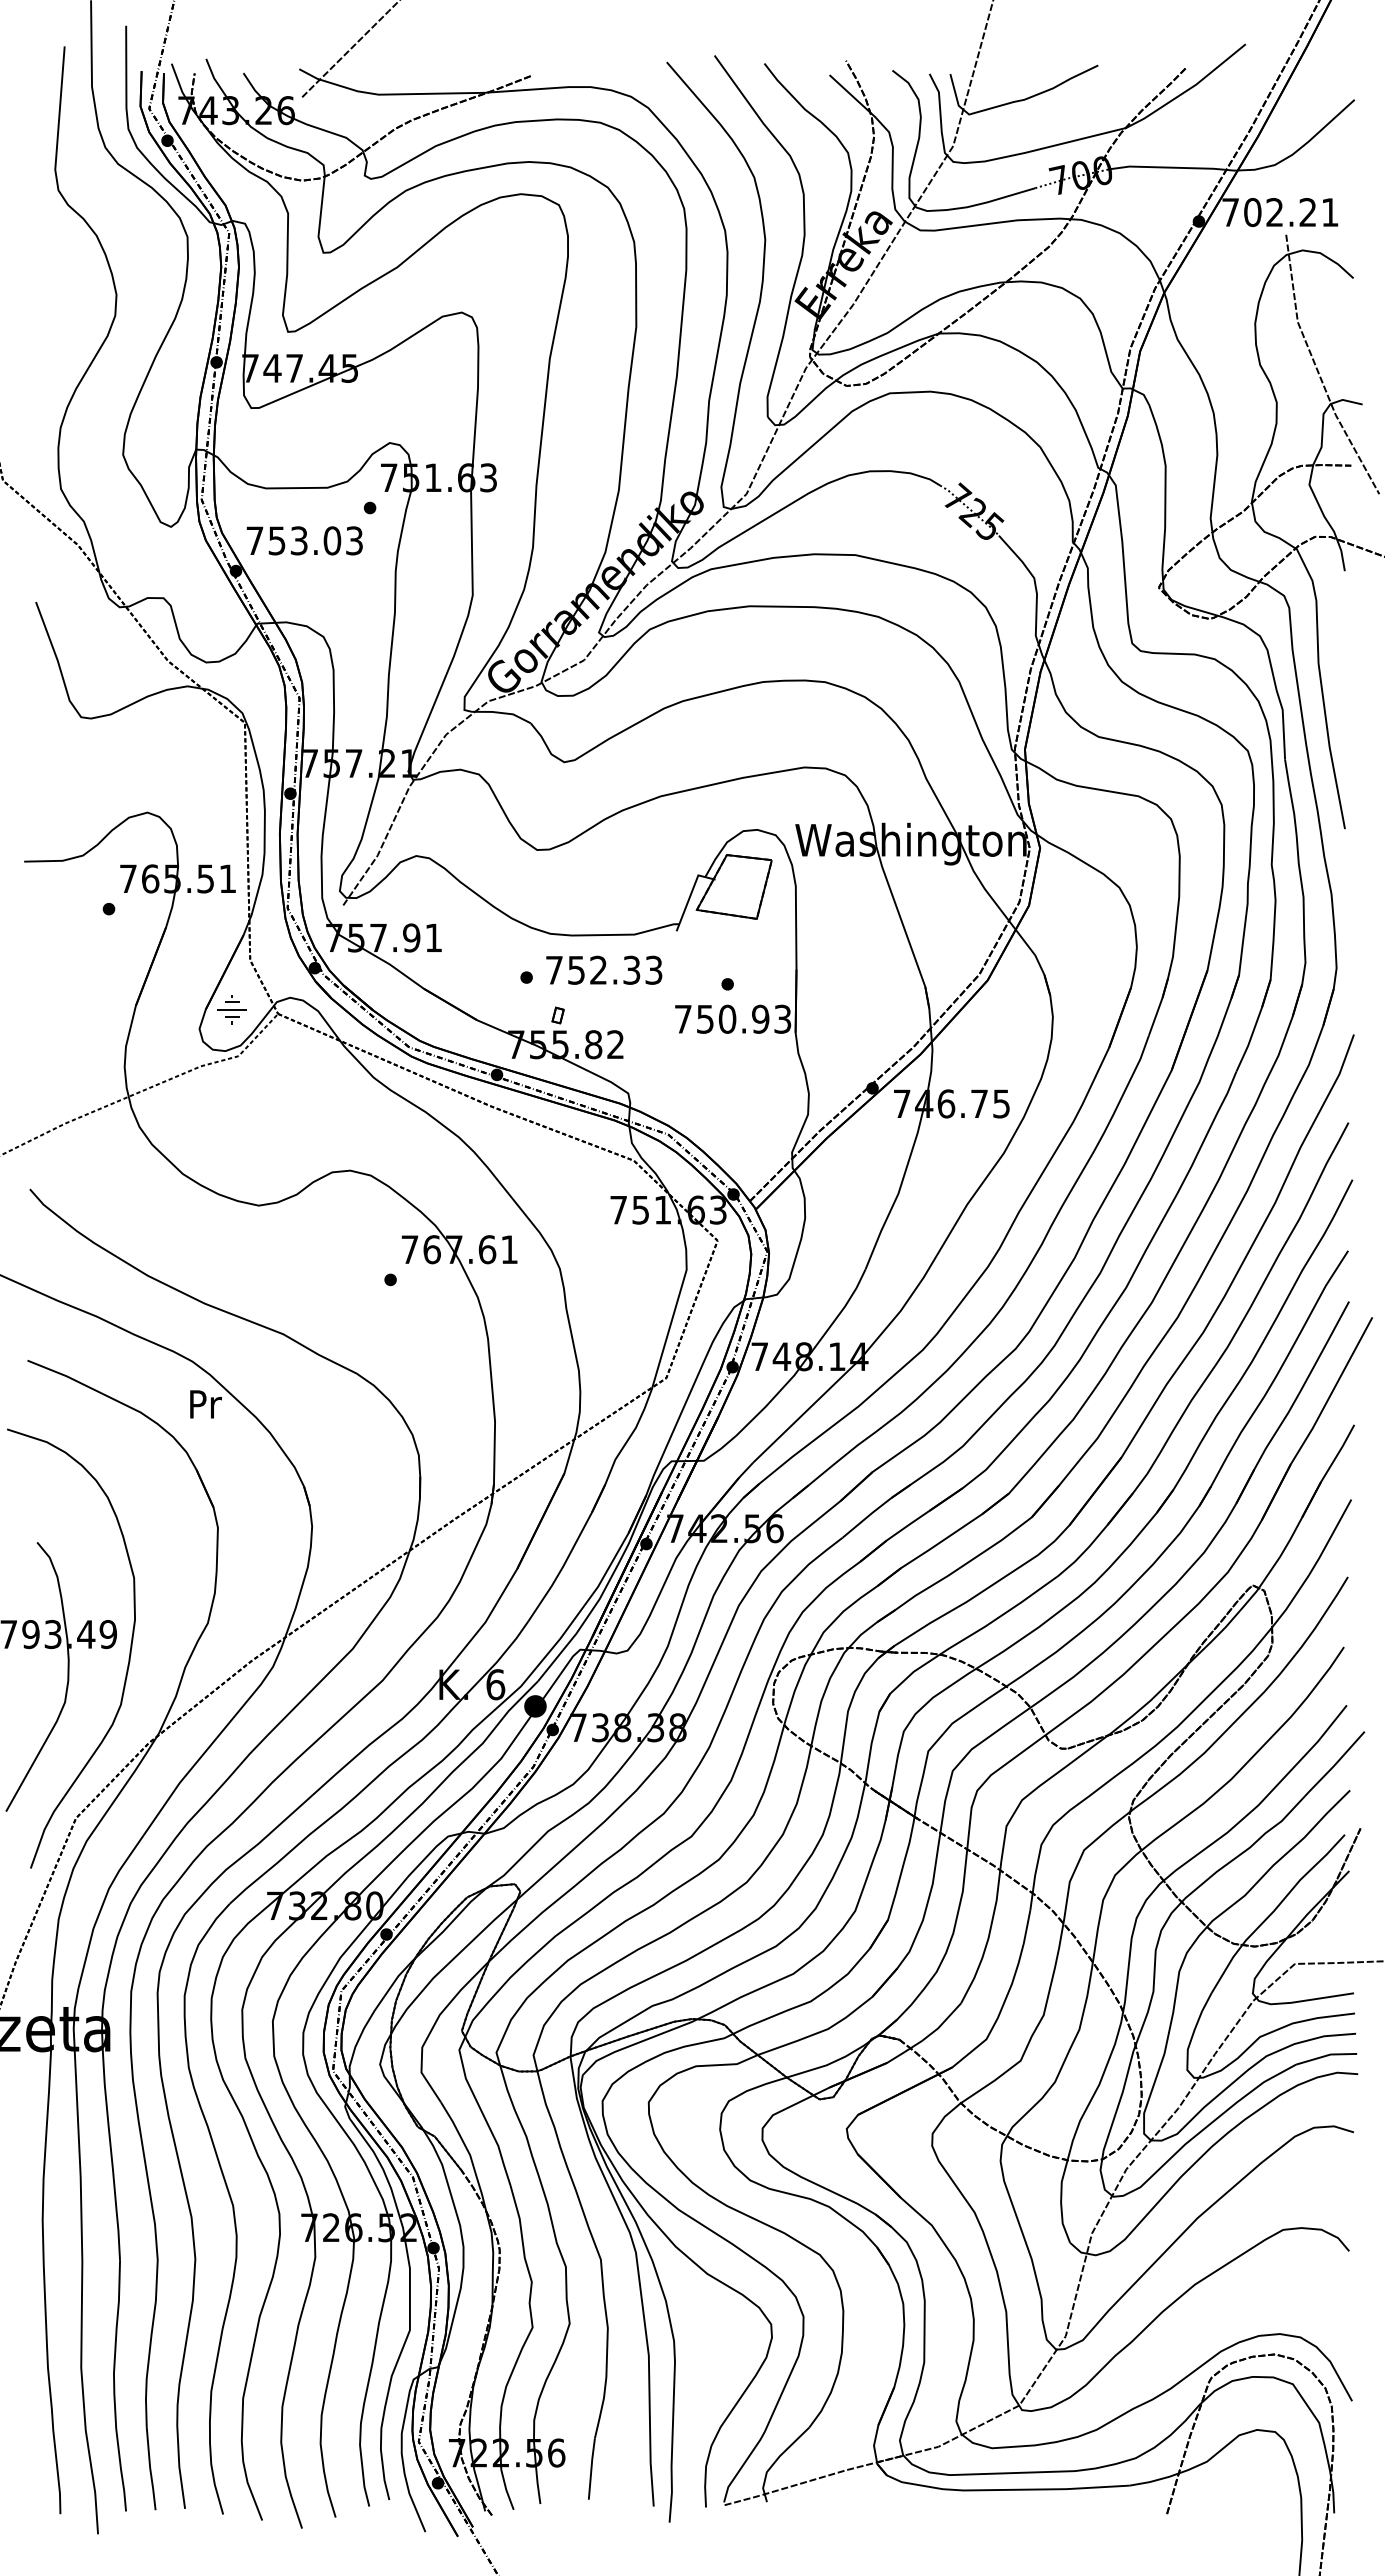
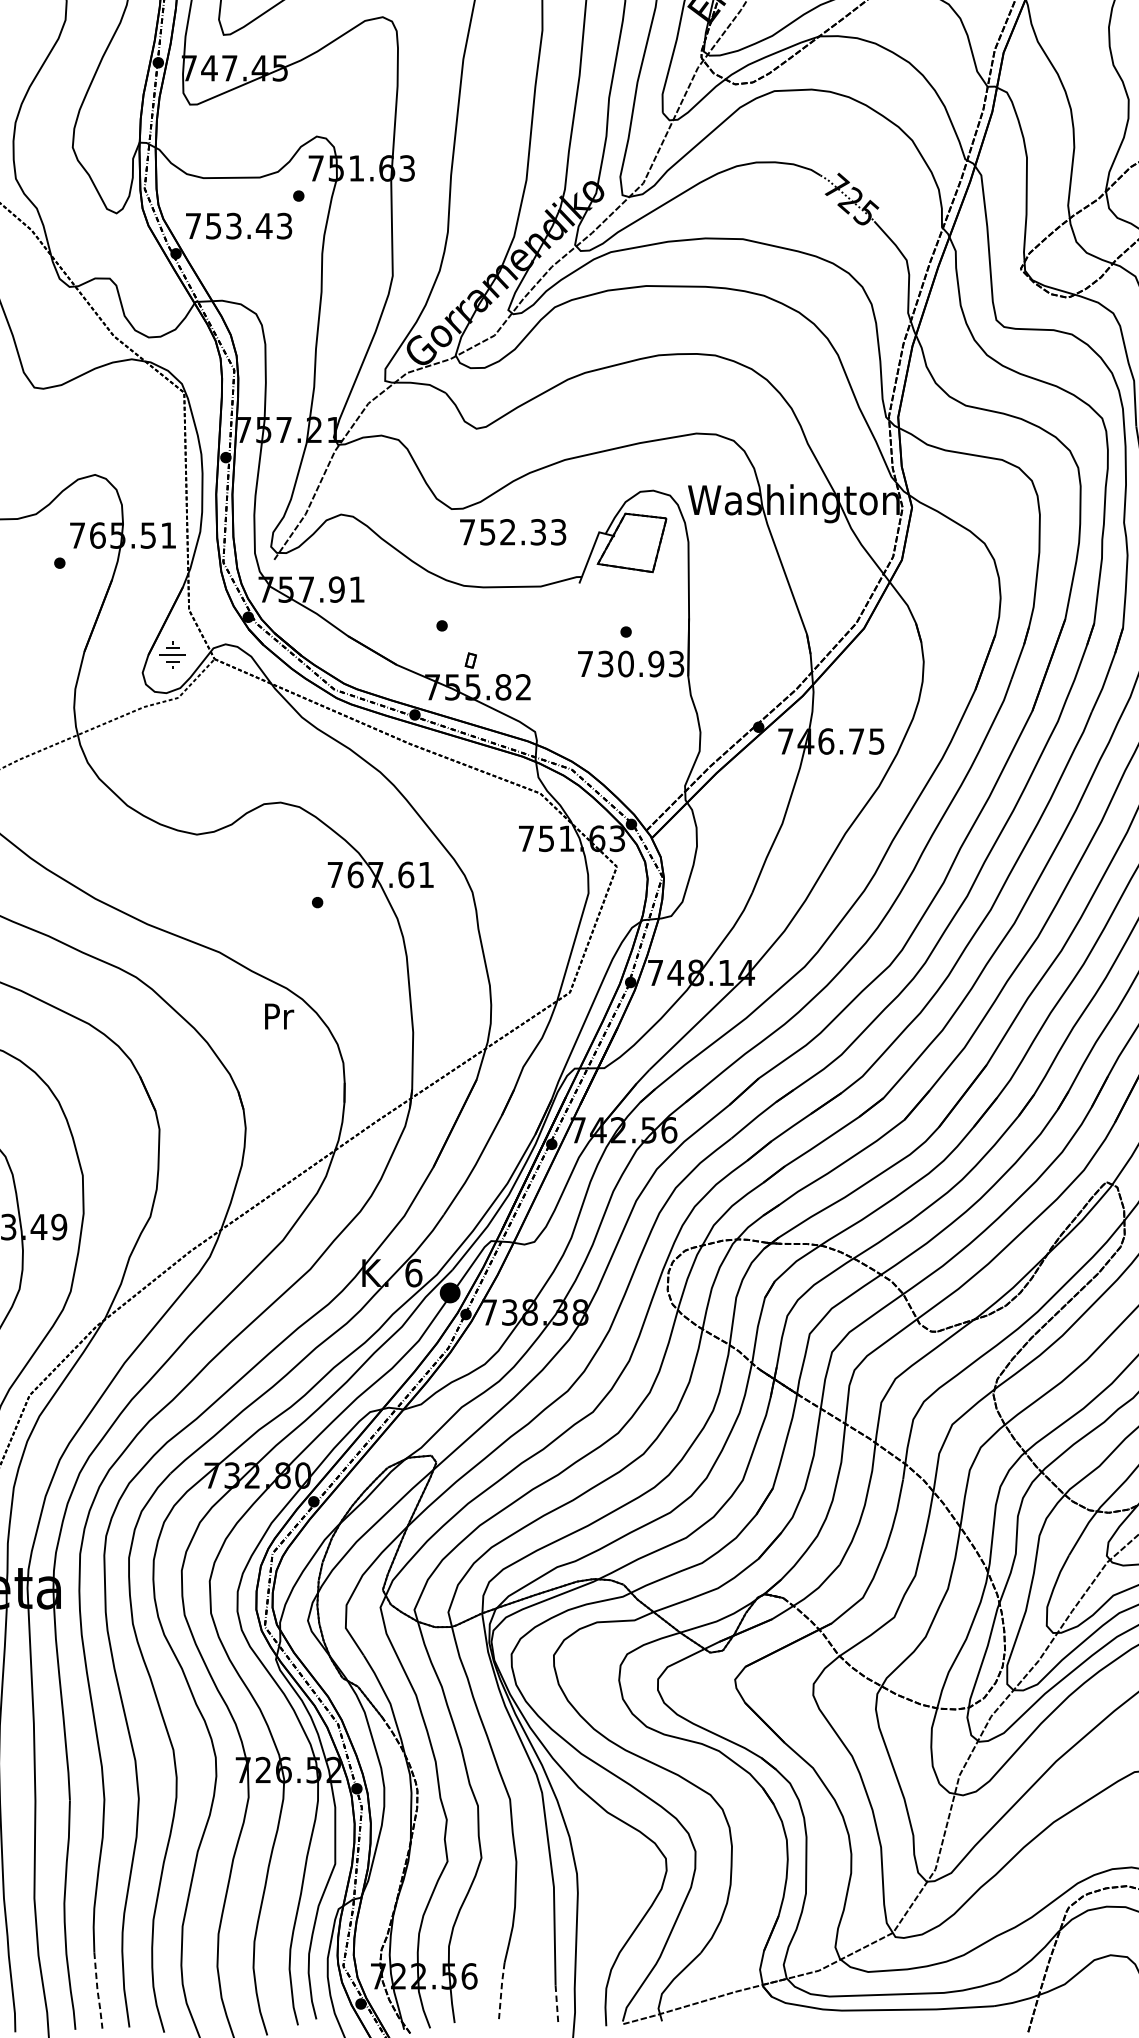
text: (332, 540) -> (264, 225), 753.03 -> 753.43
text: (604, 969) -> (513, 531), moved
text: (705, 1018) -> (605, 663), 750.93 -> 730.93
text: (205, 1404) -> (279, 1016), moved
line: (150, 2468) -> (97, 1990), solid -> dashed
line: (591, 2469) -> (501, 1991), solid -> dashed
line: (652, 2484) -> (557, 2005), solid -> dashed

